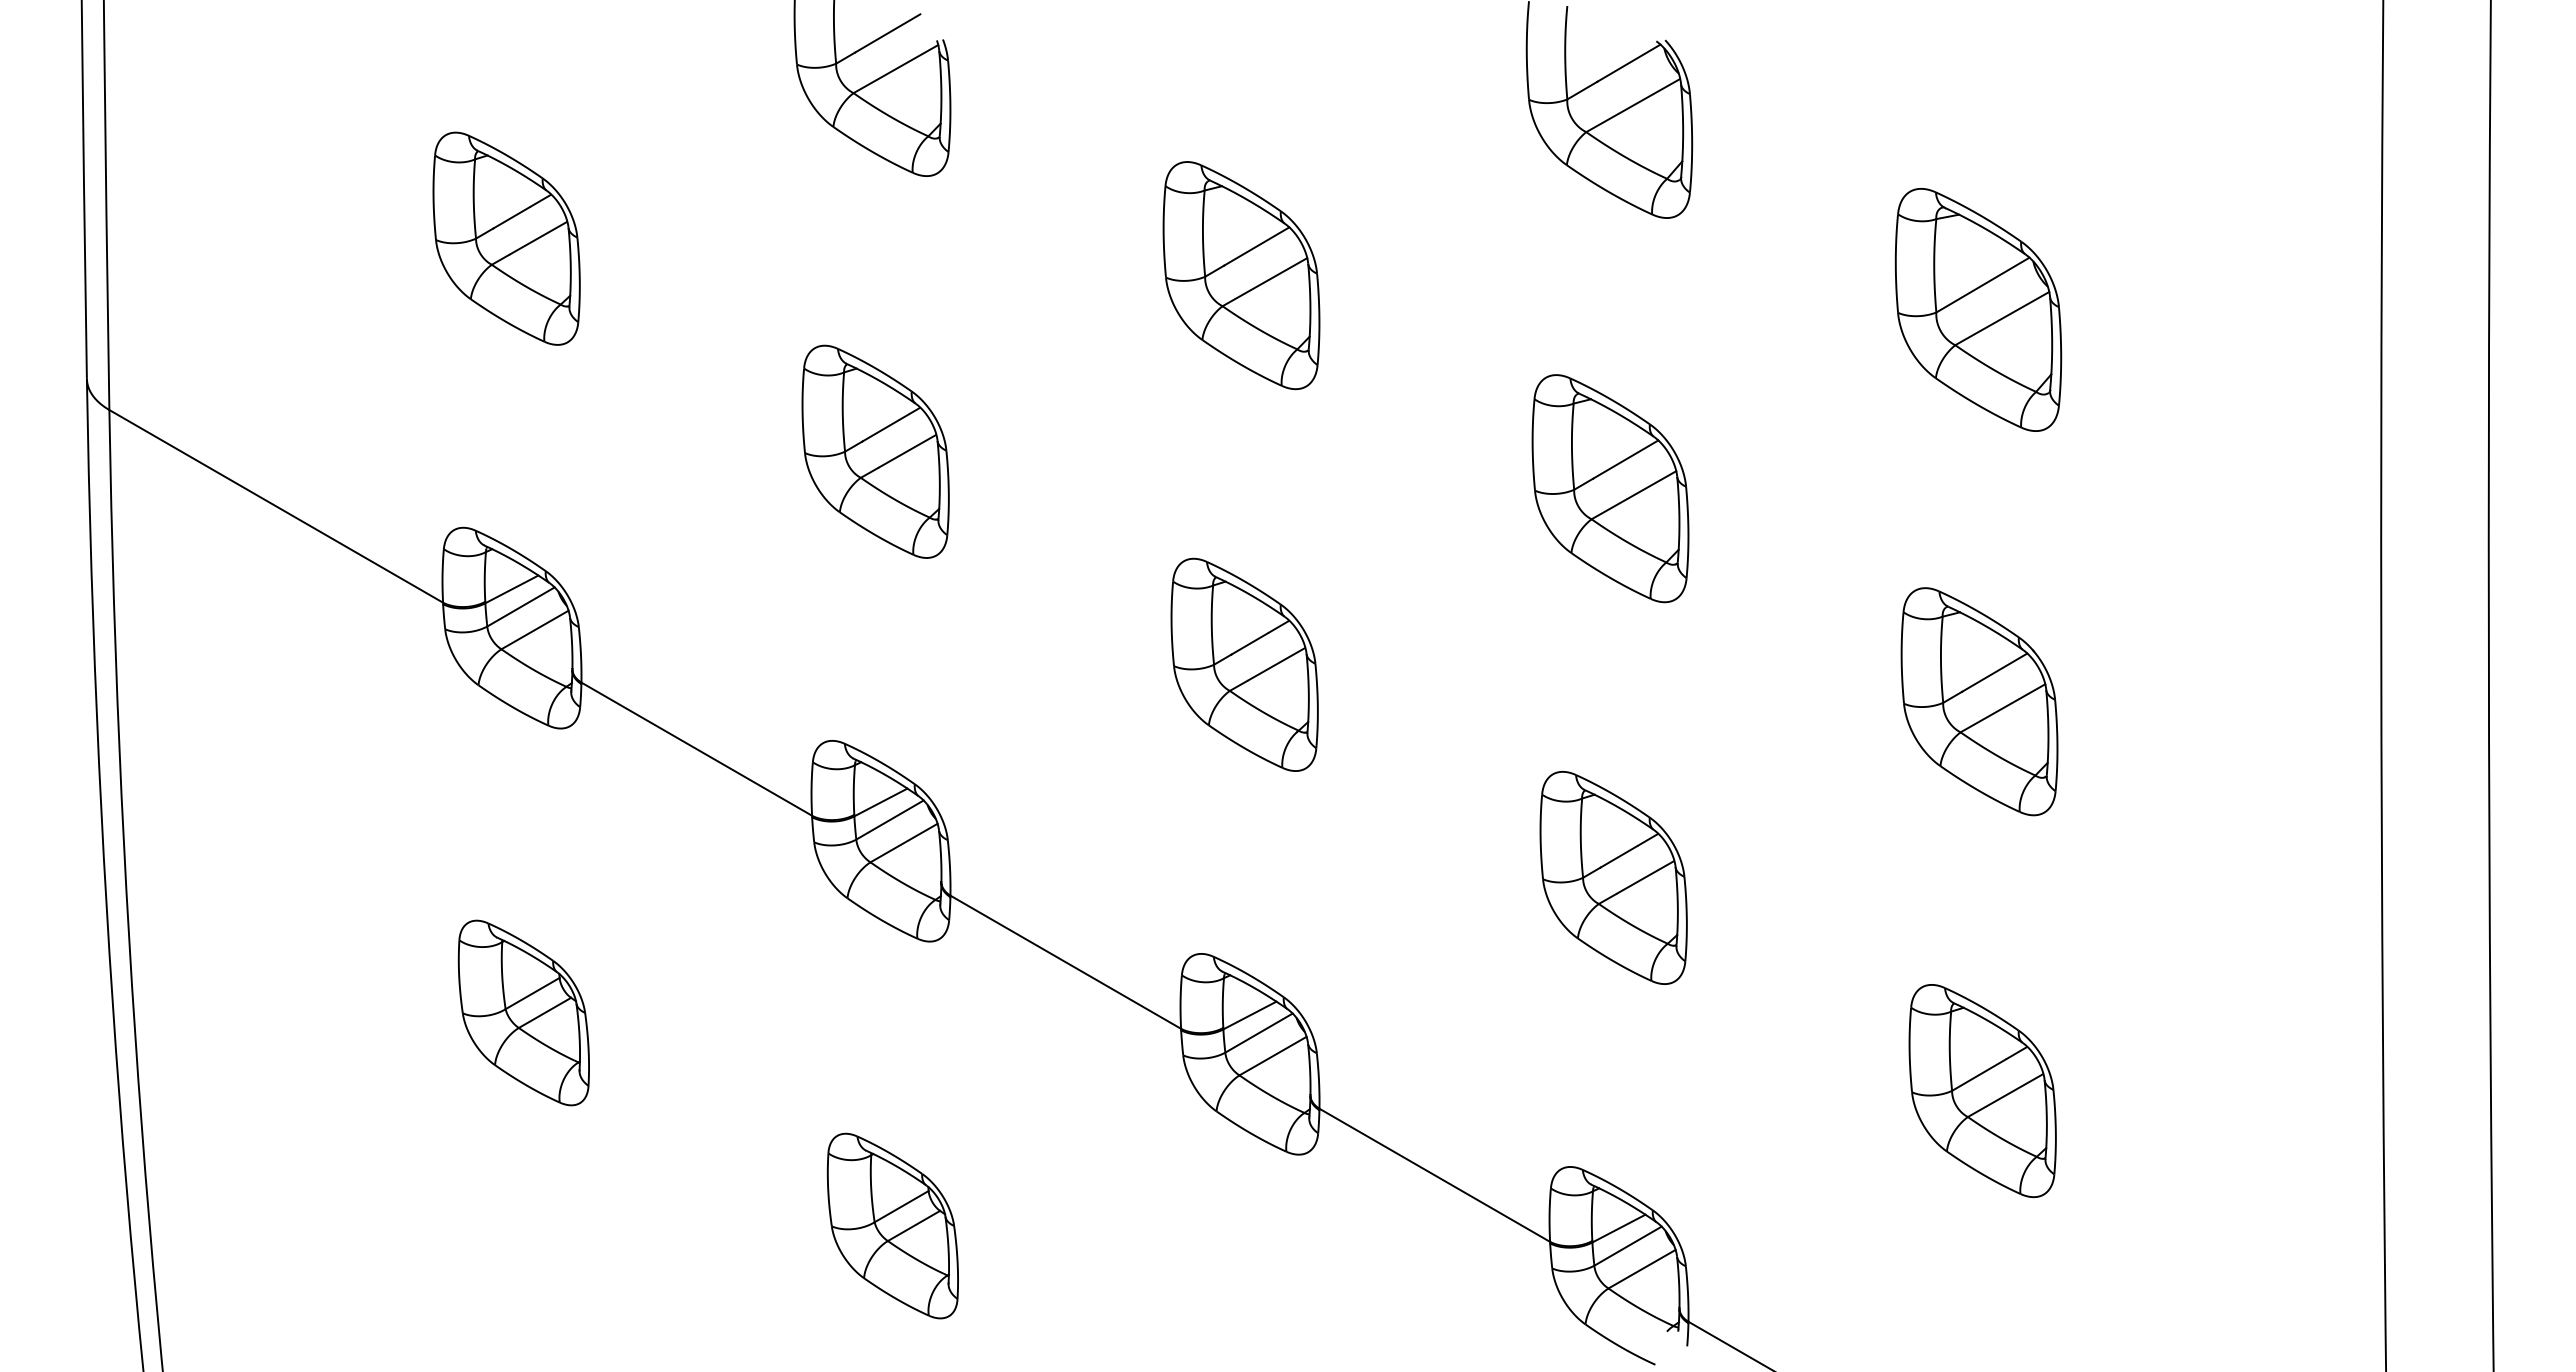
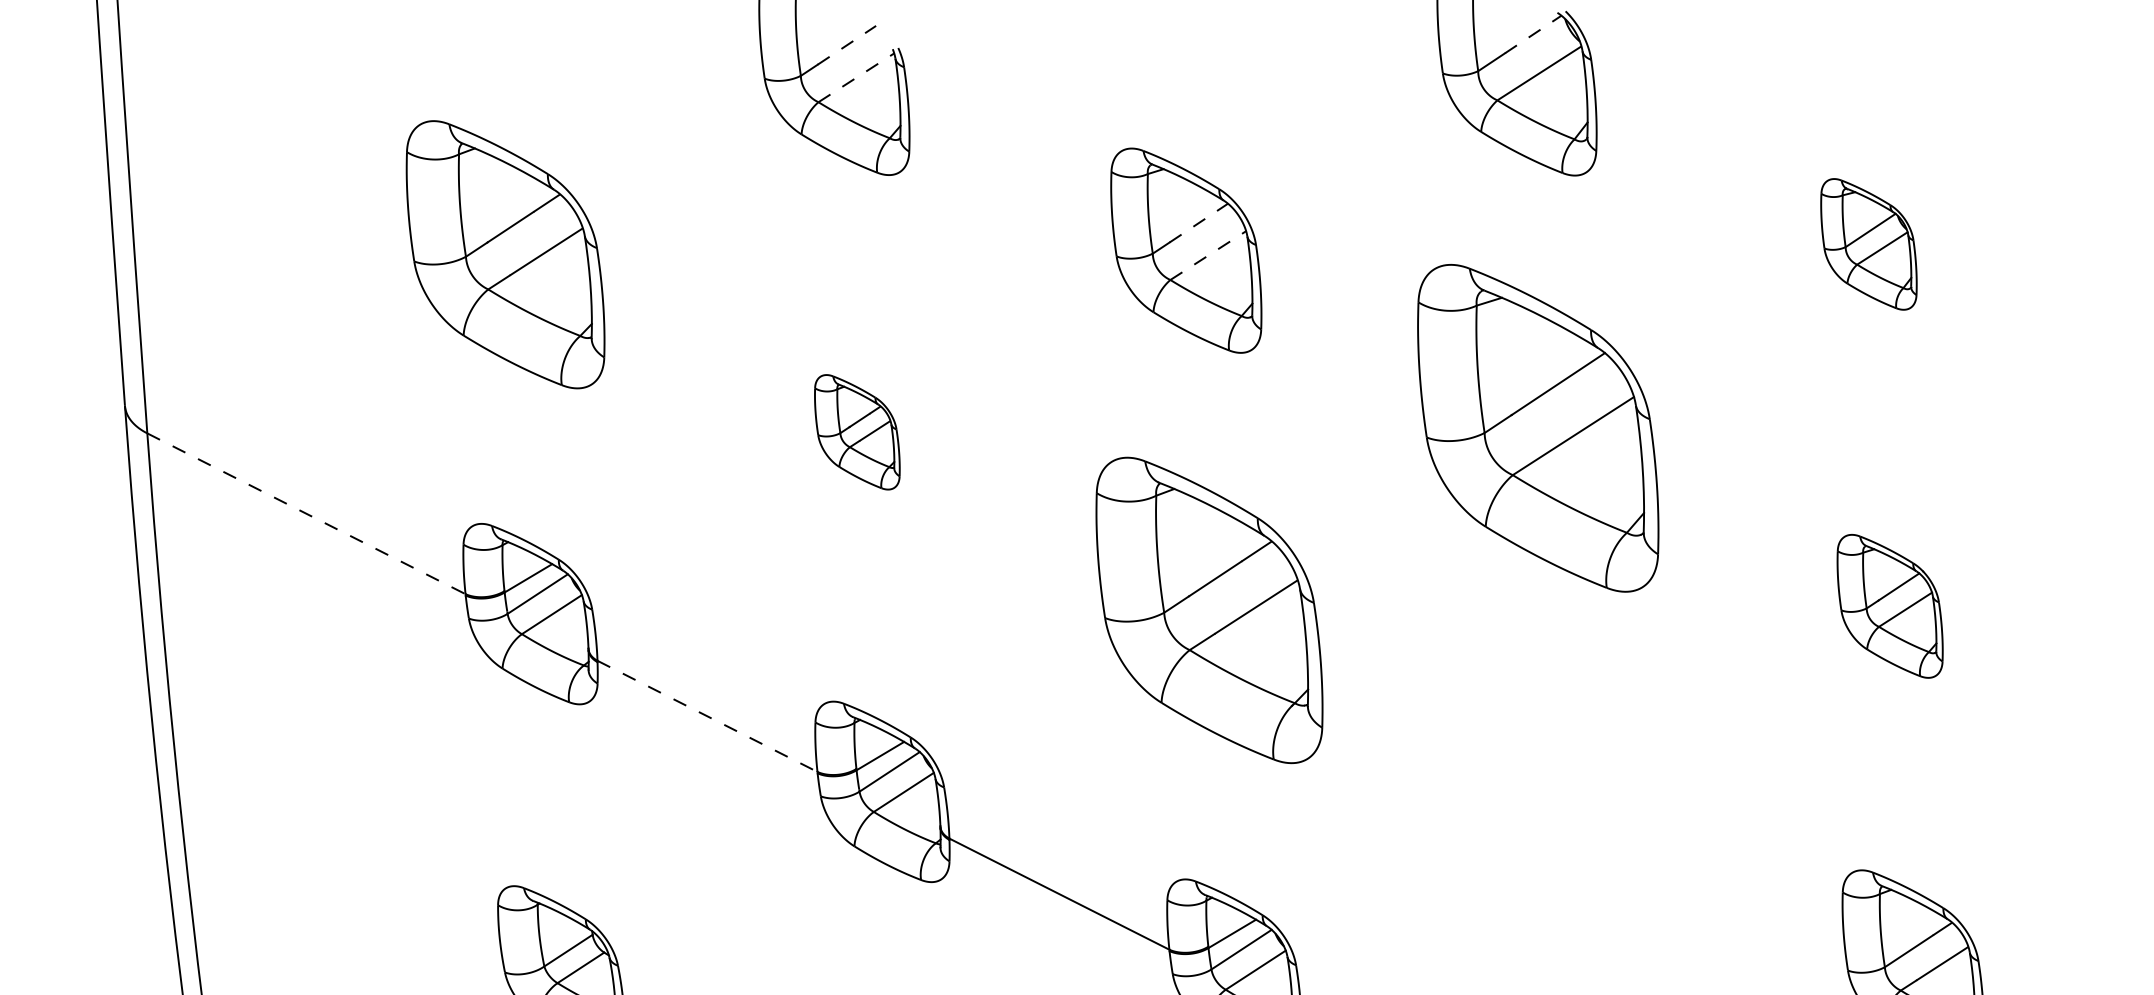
line: (887, 33) -> (846, 45), solid -> dashed
line: (1628, 63) -> (1532, 34), solid -> dashed
line: (895, 69) -> (856, 78), solid -> dashed
part: (506, 238) -> (505, 254), size x1.4
line: (1256, 246) -> (1198, 223), solid -> dashed
line: (1264, 282) -> (1207, 255), solid -> dashed
part: (1978, 309) -> (1868, 243), size x0.6
part: (875, 451) -> (857, 432), size x0.6
part: (1610, 488) -> (1538, 428), size x1.6
line: (276, 506) -> (306, 513), solid -> dashed
part: (1244, 664) -> (1209, 609), size x1.6
part: (1979, 701) -> (1890, 606), size x0.7
line: (697, 749) -> (708, 716), solid -> dashed
part: (1613, 877) -> (1561, 787), removed

